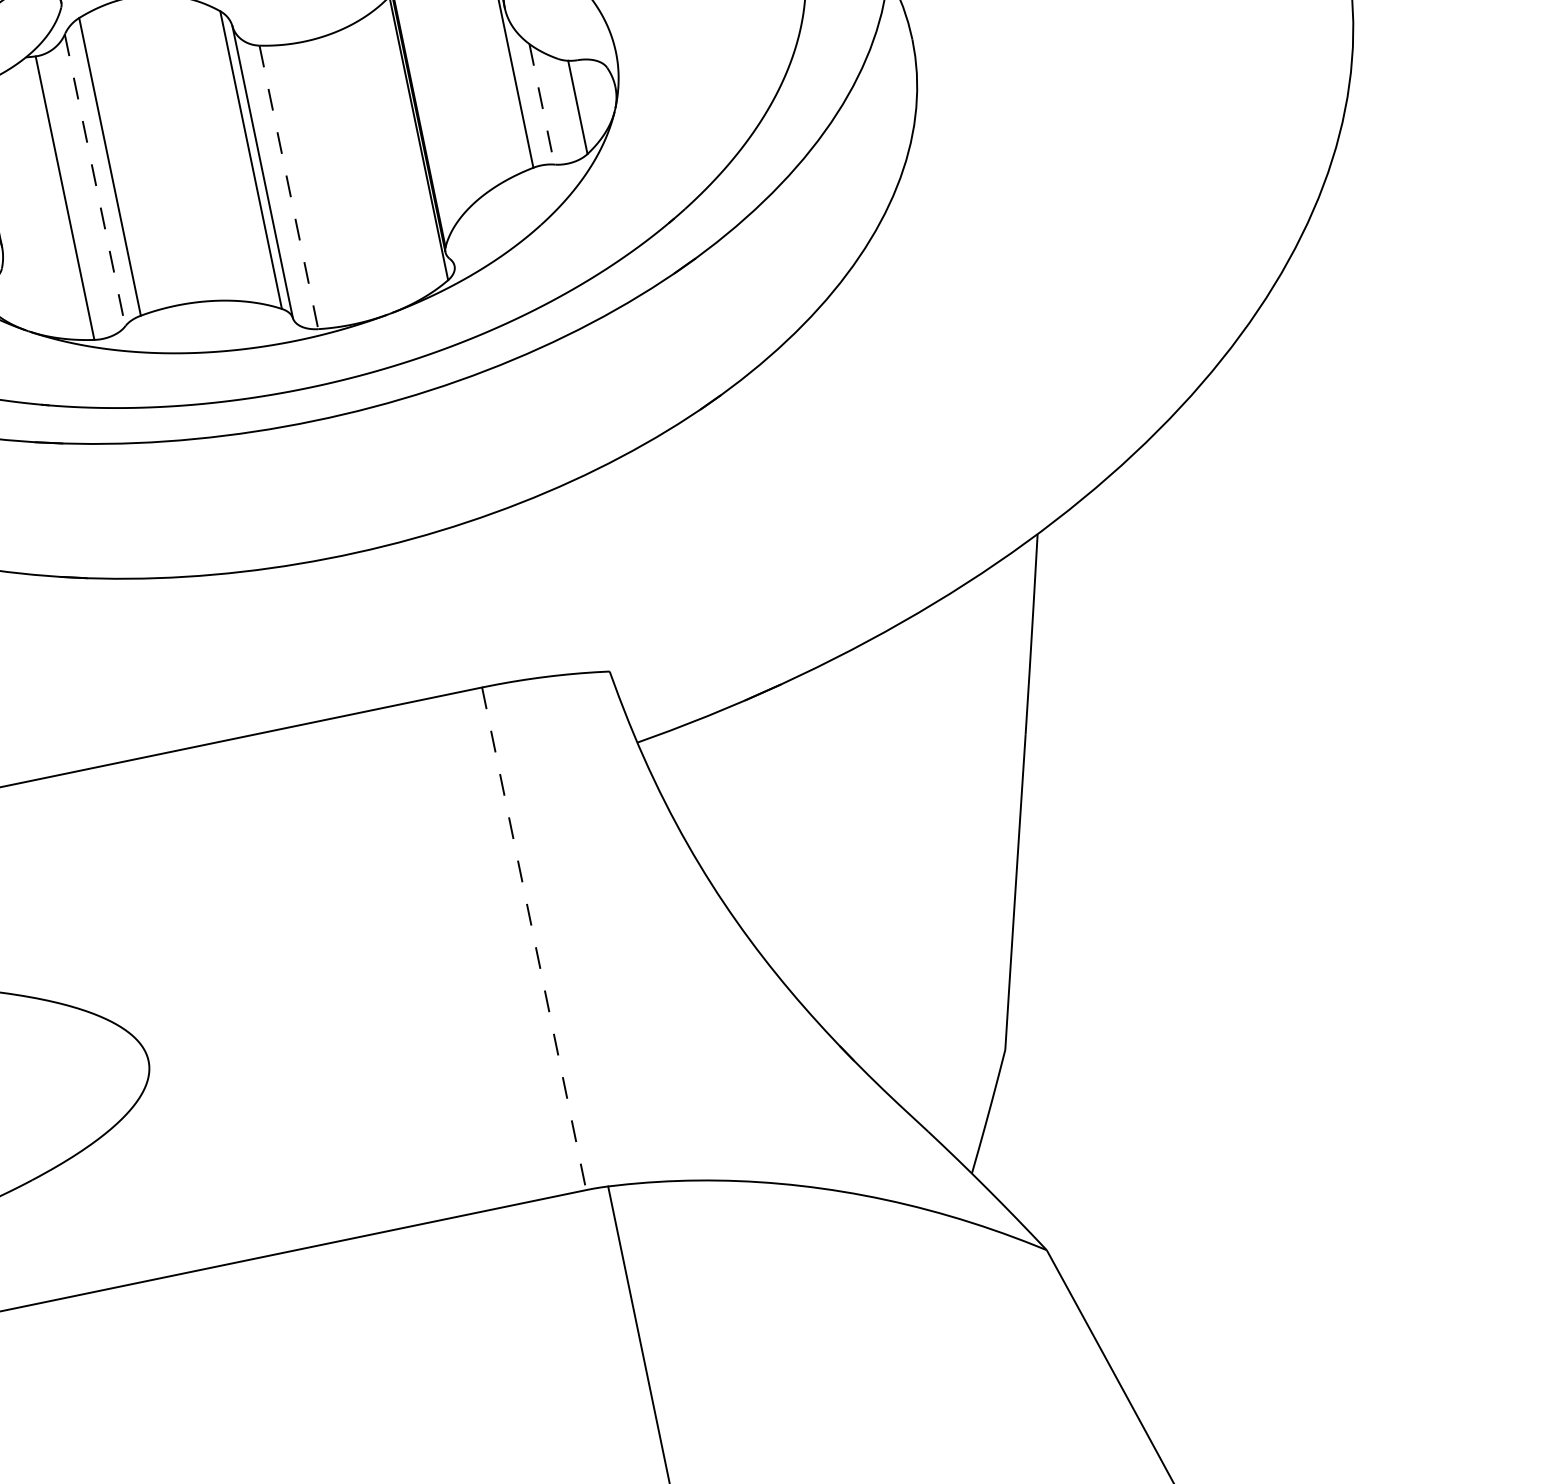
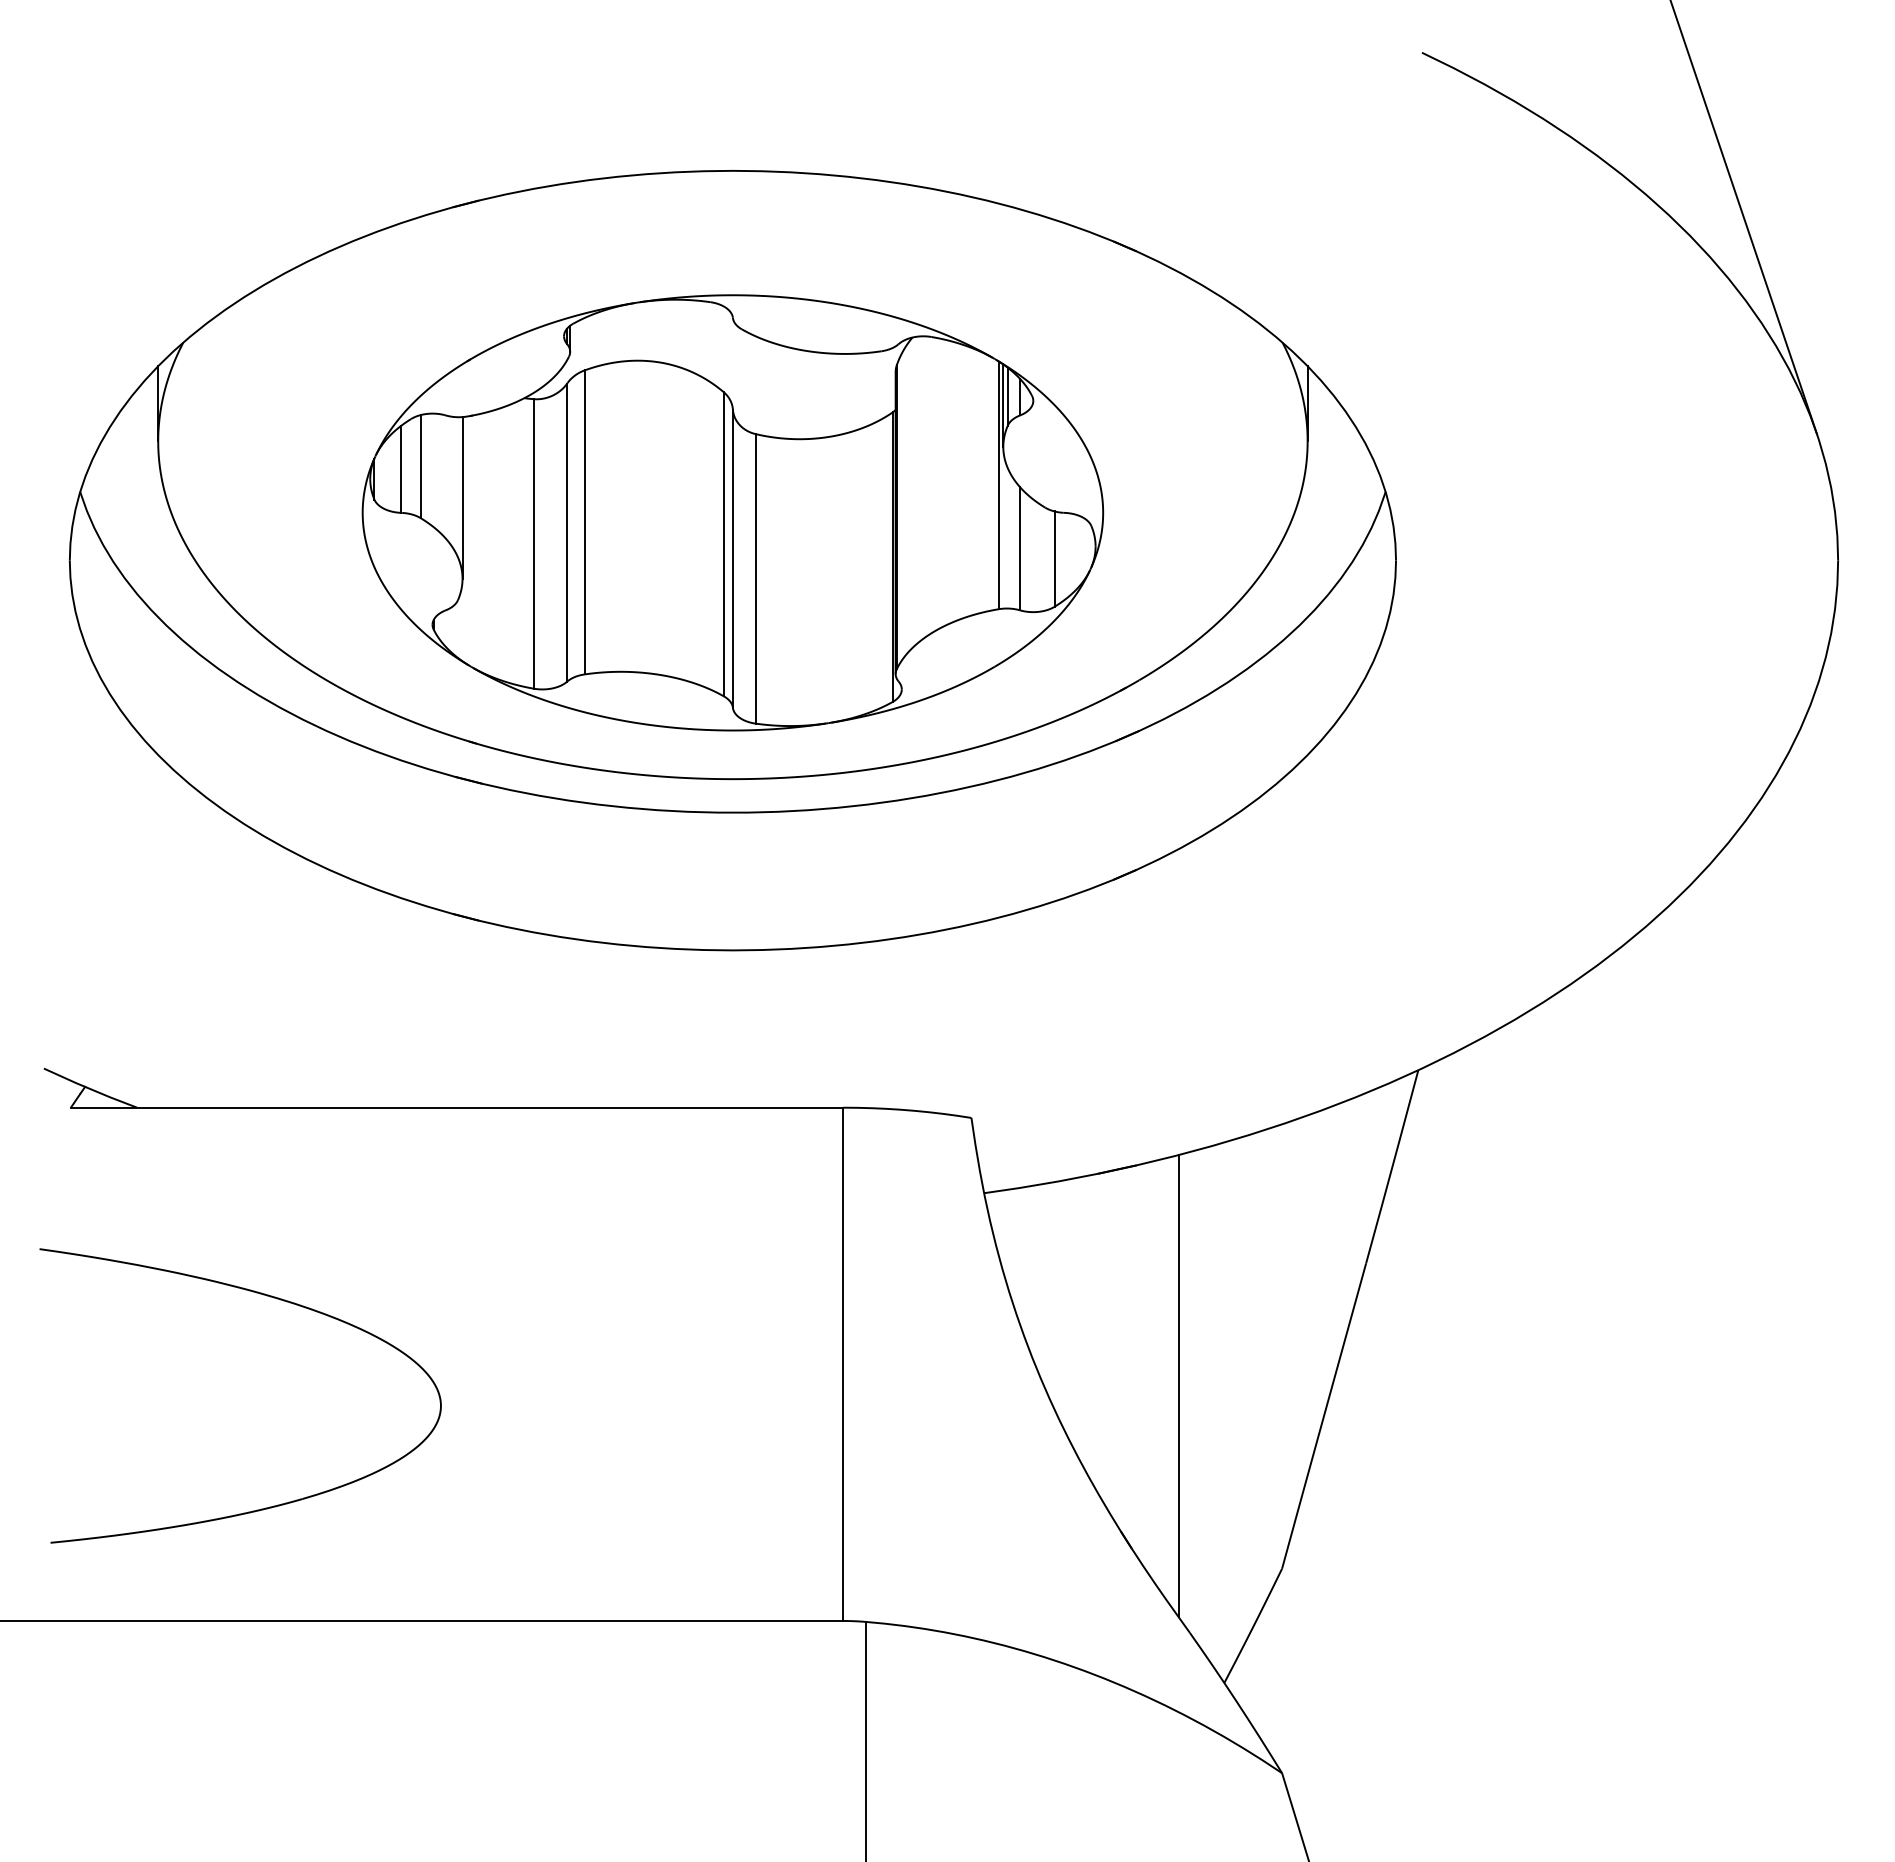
line: (542, 103) -> (1020, 548), dashed -> solid
line: (95, 181) -> (567, 533), dashed -> solid
line: (288, 187) -> (755, 578), dashed -> solid
line: (866, 892) -> (1178, 1386), added
line: (534, 938) -> (843, 1364), dashed -> solid

